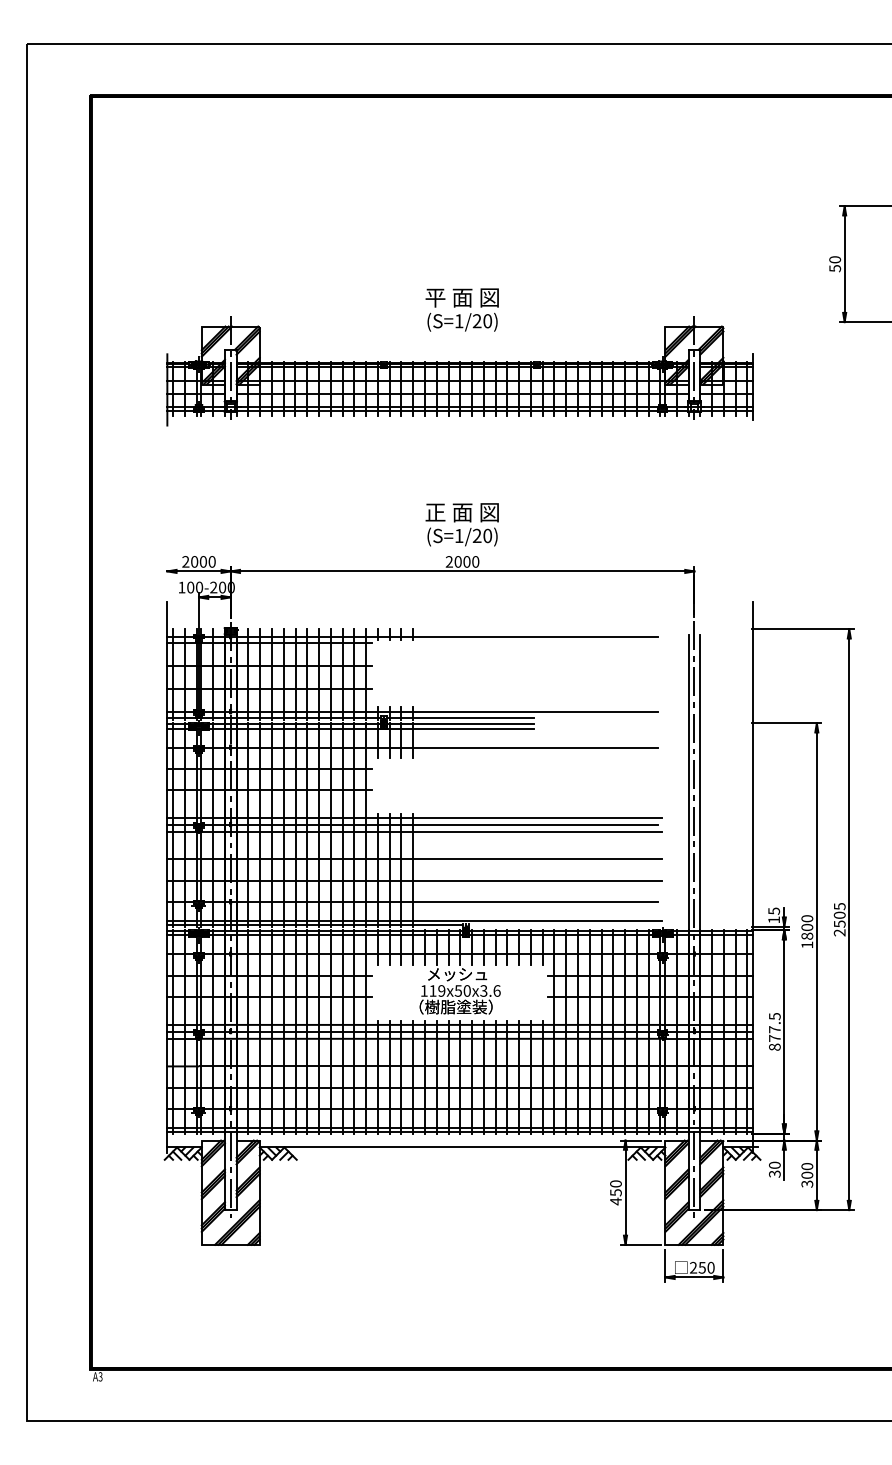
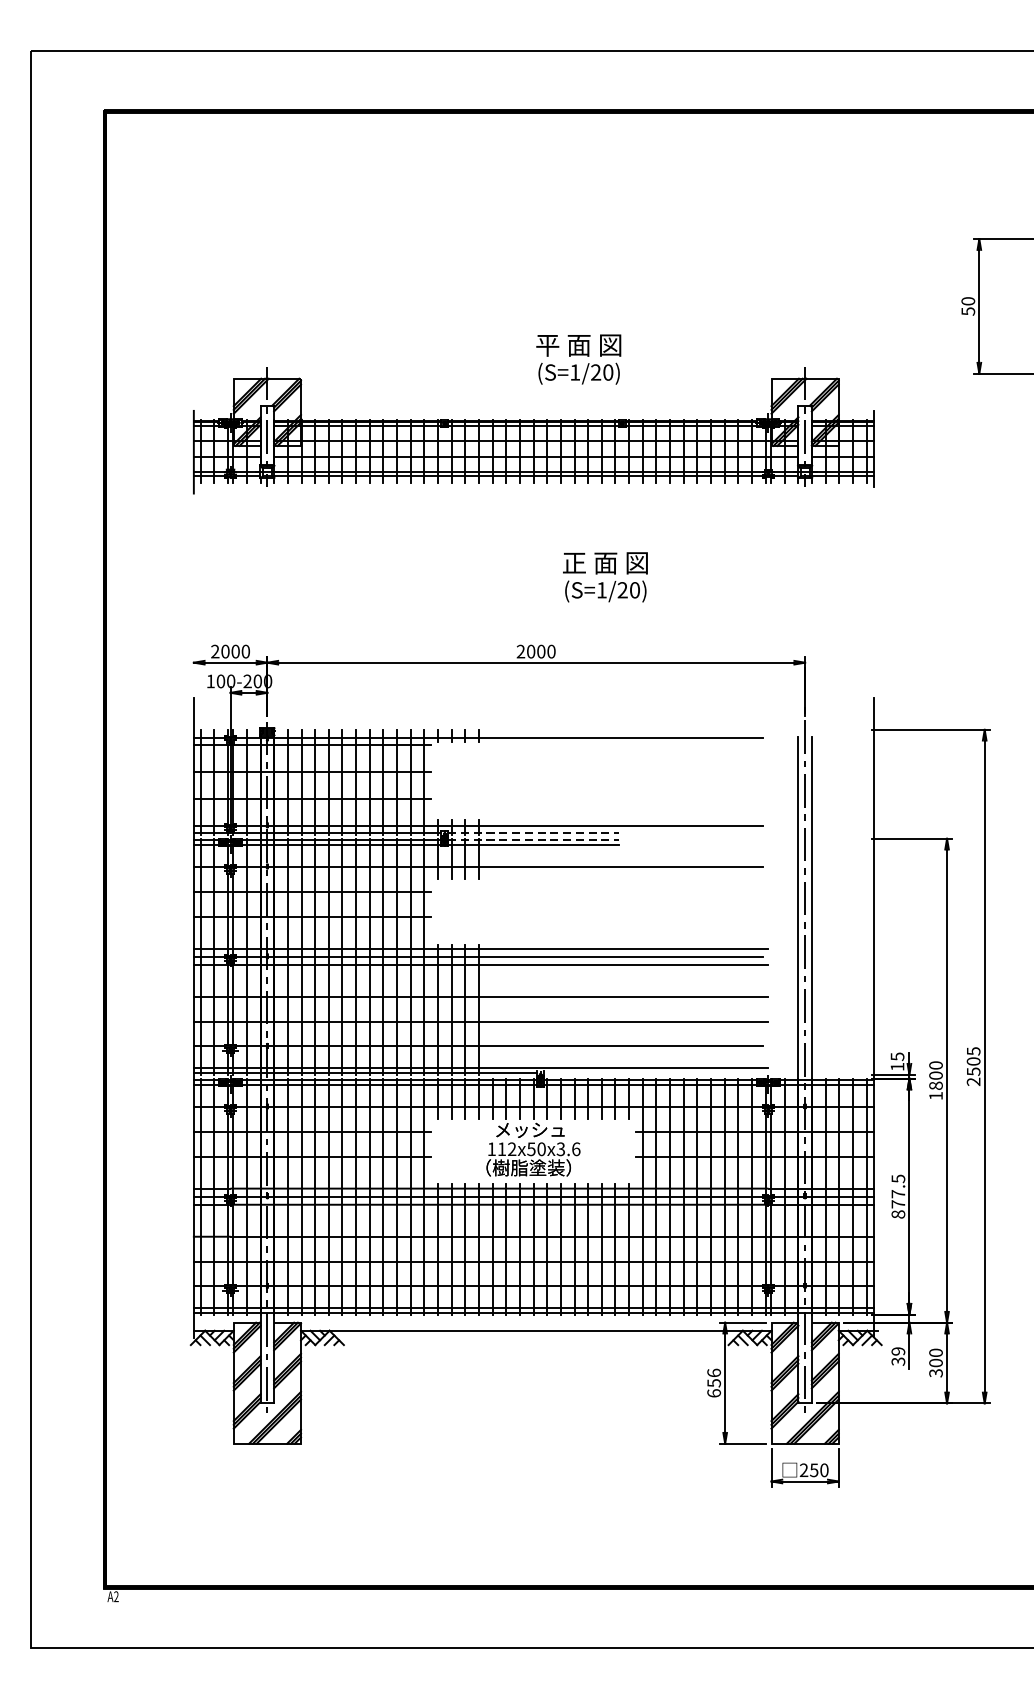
text: (461, 309) -> (577, 358), moved
text: (461, 524) -> (604, 576), moved
line: (460, 718) -> (533, 833), solid -> dashed
line: (460, 724) -> (533, 840), solid -> dashed
text: (441, 990) -> (511, 1148), 119x50x3.6 -> 112x50x3.6
text: (774, 1164) -> (897, 1350), 30 -> 39
text: (615, 1192) -> (713, 1382), 450 -> 656
text: (100, 1377) -> (116, 1597), A3 -> A2

